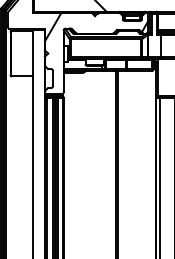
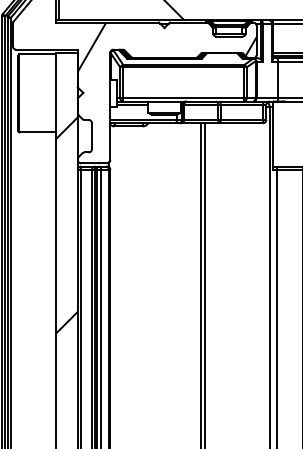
hatch: (38, 129) -> (66, 224), added

